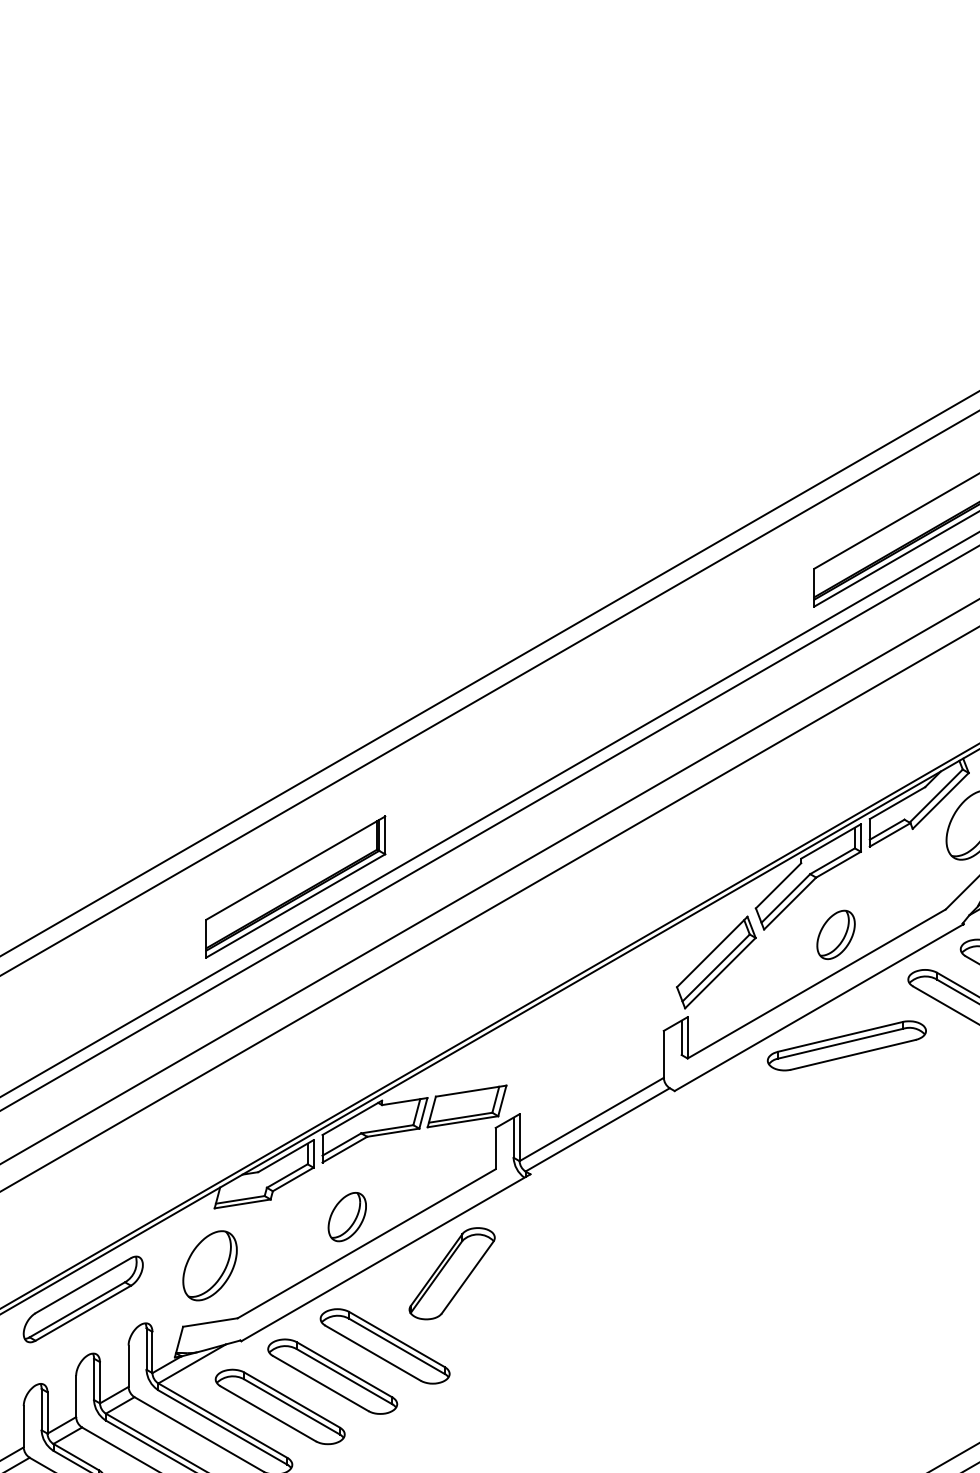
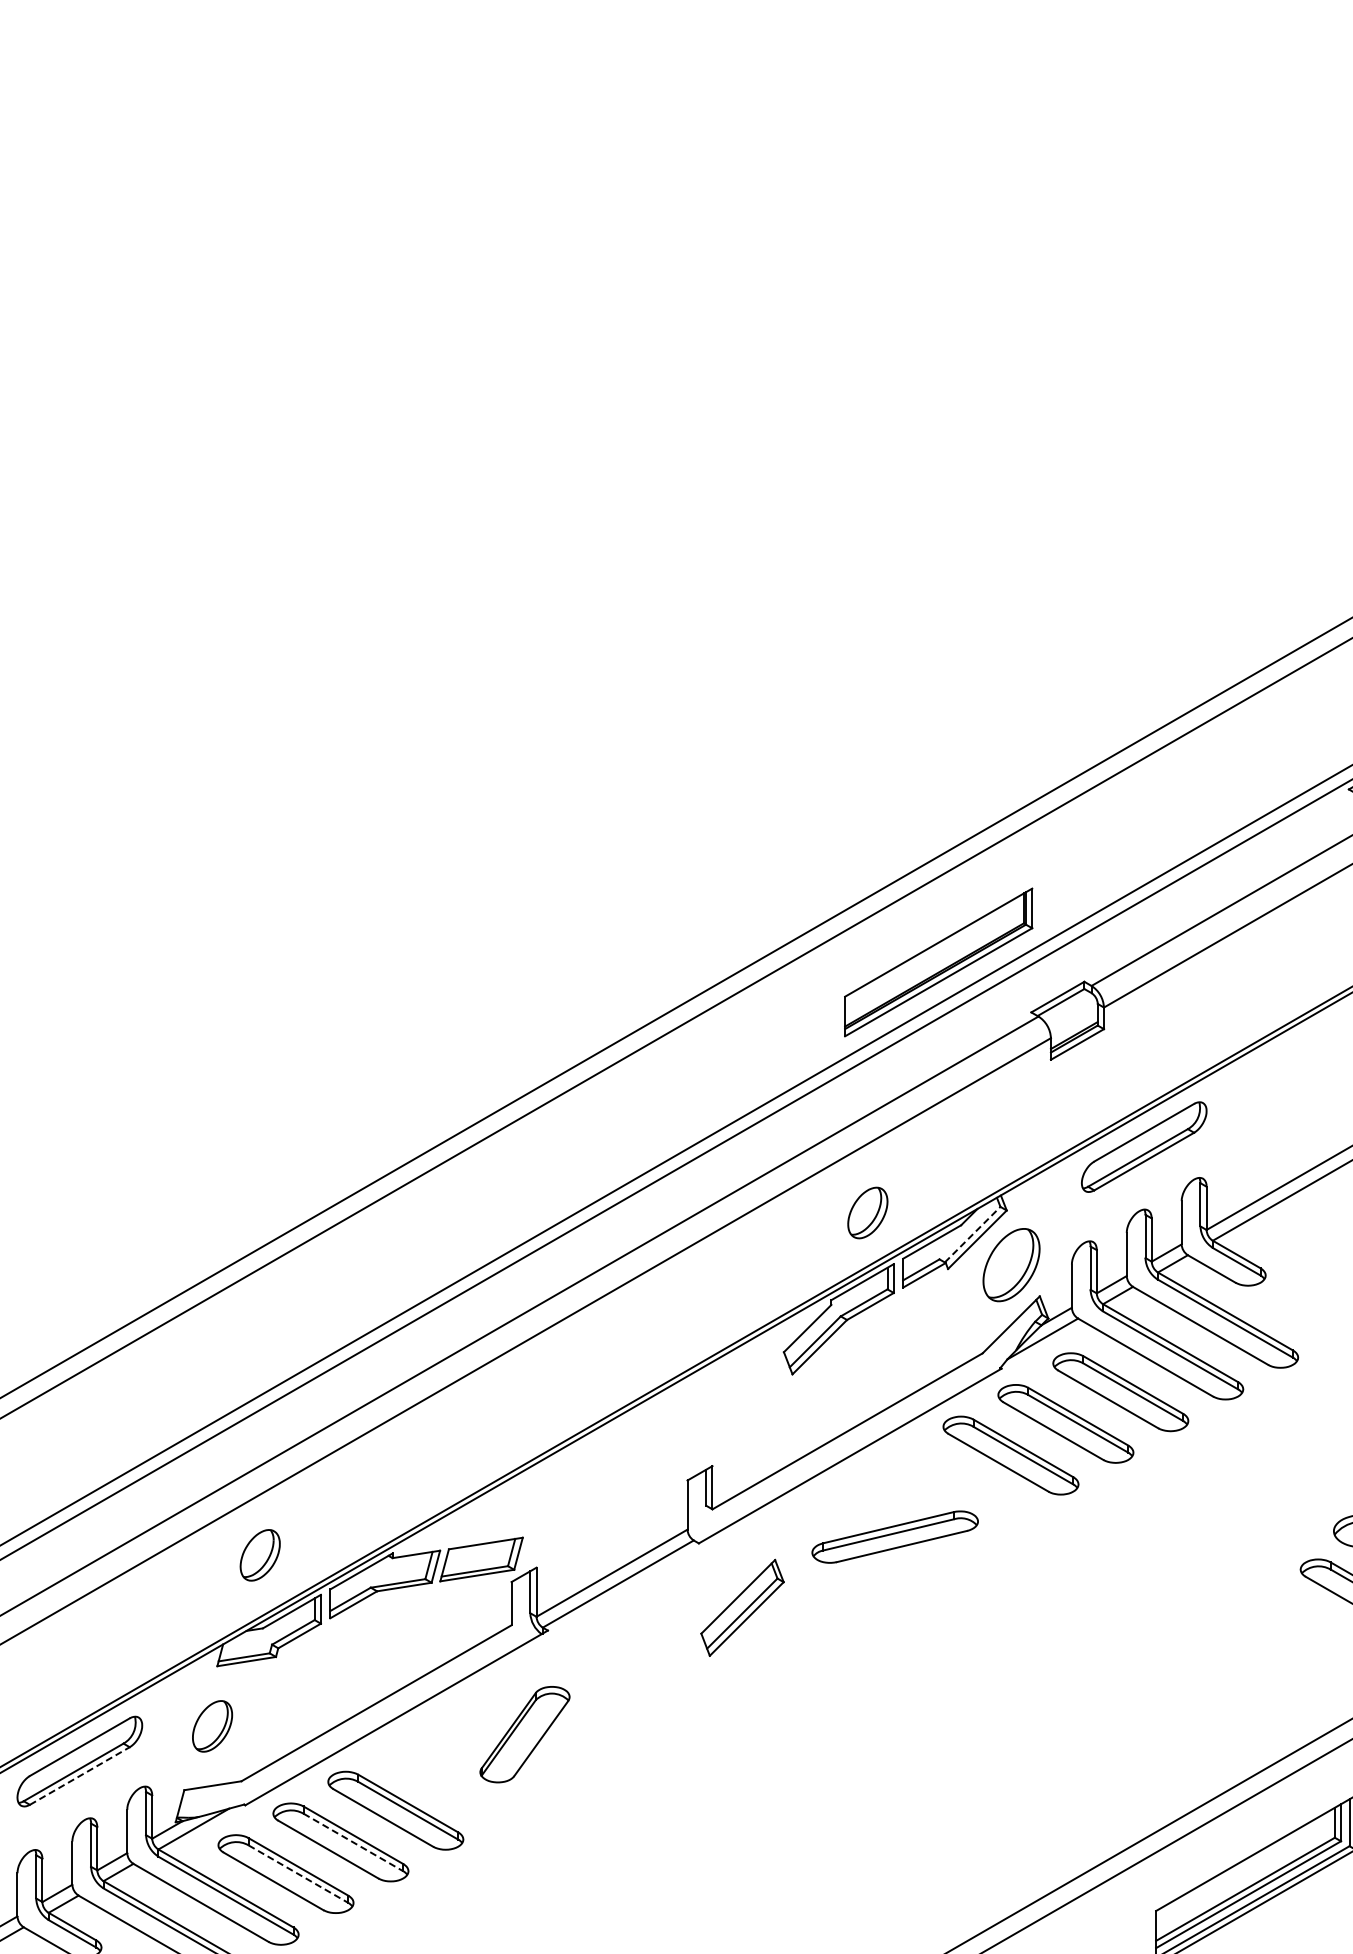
line: (937, 795) -> (973, 1234), solid -> dashed
part: (295, 886) -> (301, 1329), removed
part: (835, 934) -> (867, 1212), moved
part: (716, 962) -> (742, 1607), moved
part: (846, 1045) -> (894, 1536), moved
part: (346, 1217) -> (259, 1555), moved
part: (210, 1265) -> (212, 1726), size x0.7
part: (451, 1273) -> (524, 1734), moved
line: (82, 1313) -> (79, 1776), solid -> dashed
line: (344, 1376) -> (353, 1842), solid -> dashed
line: (292, 1407) -> (298, 1874), solid -> dashed

